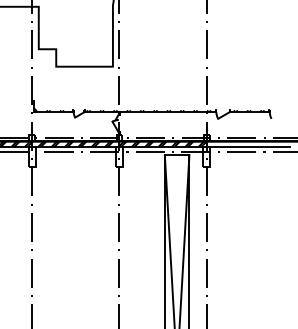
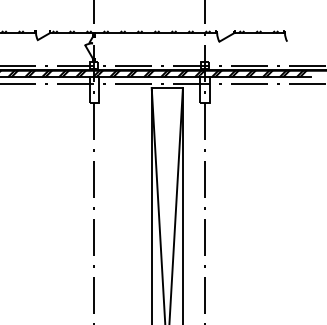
hatch: (249, 143) -> (259, 73), added

